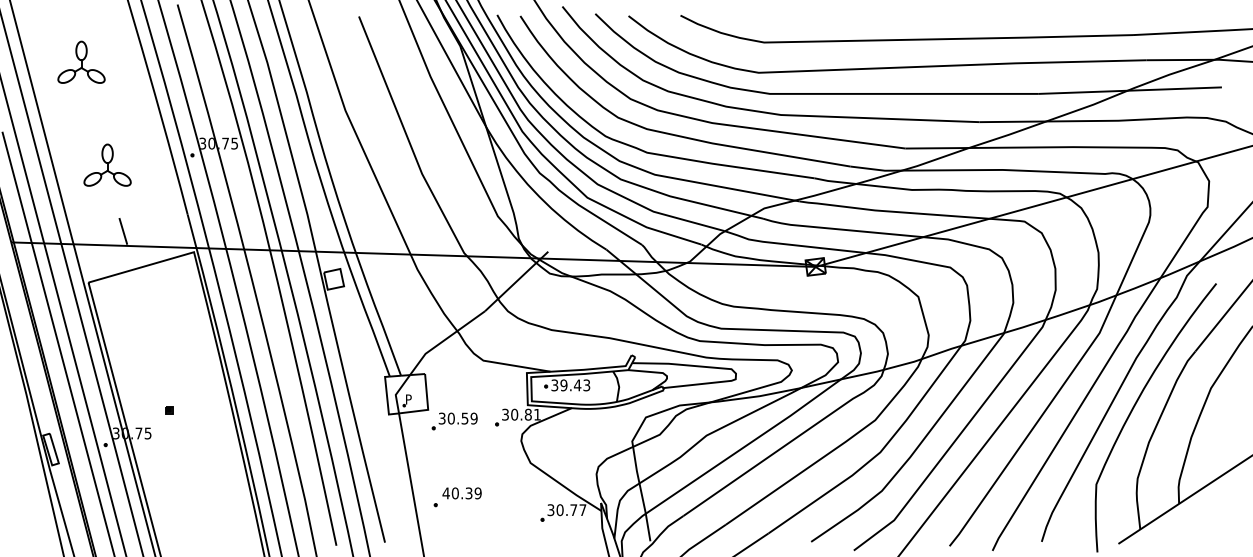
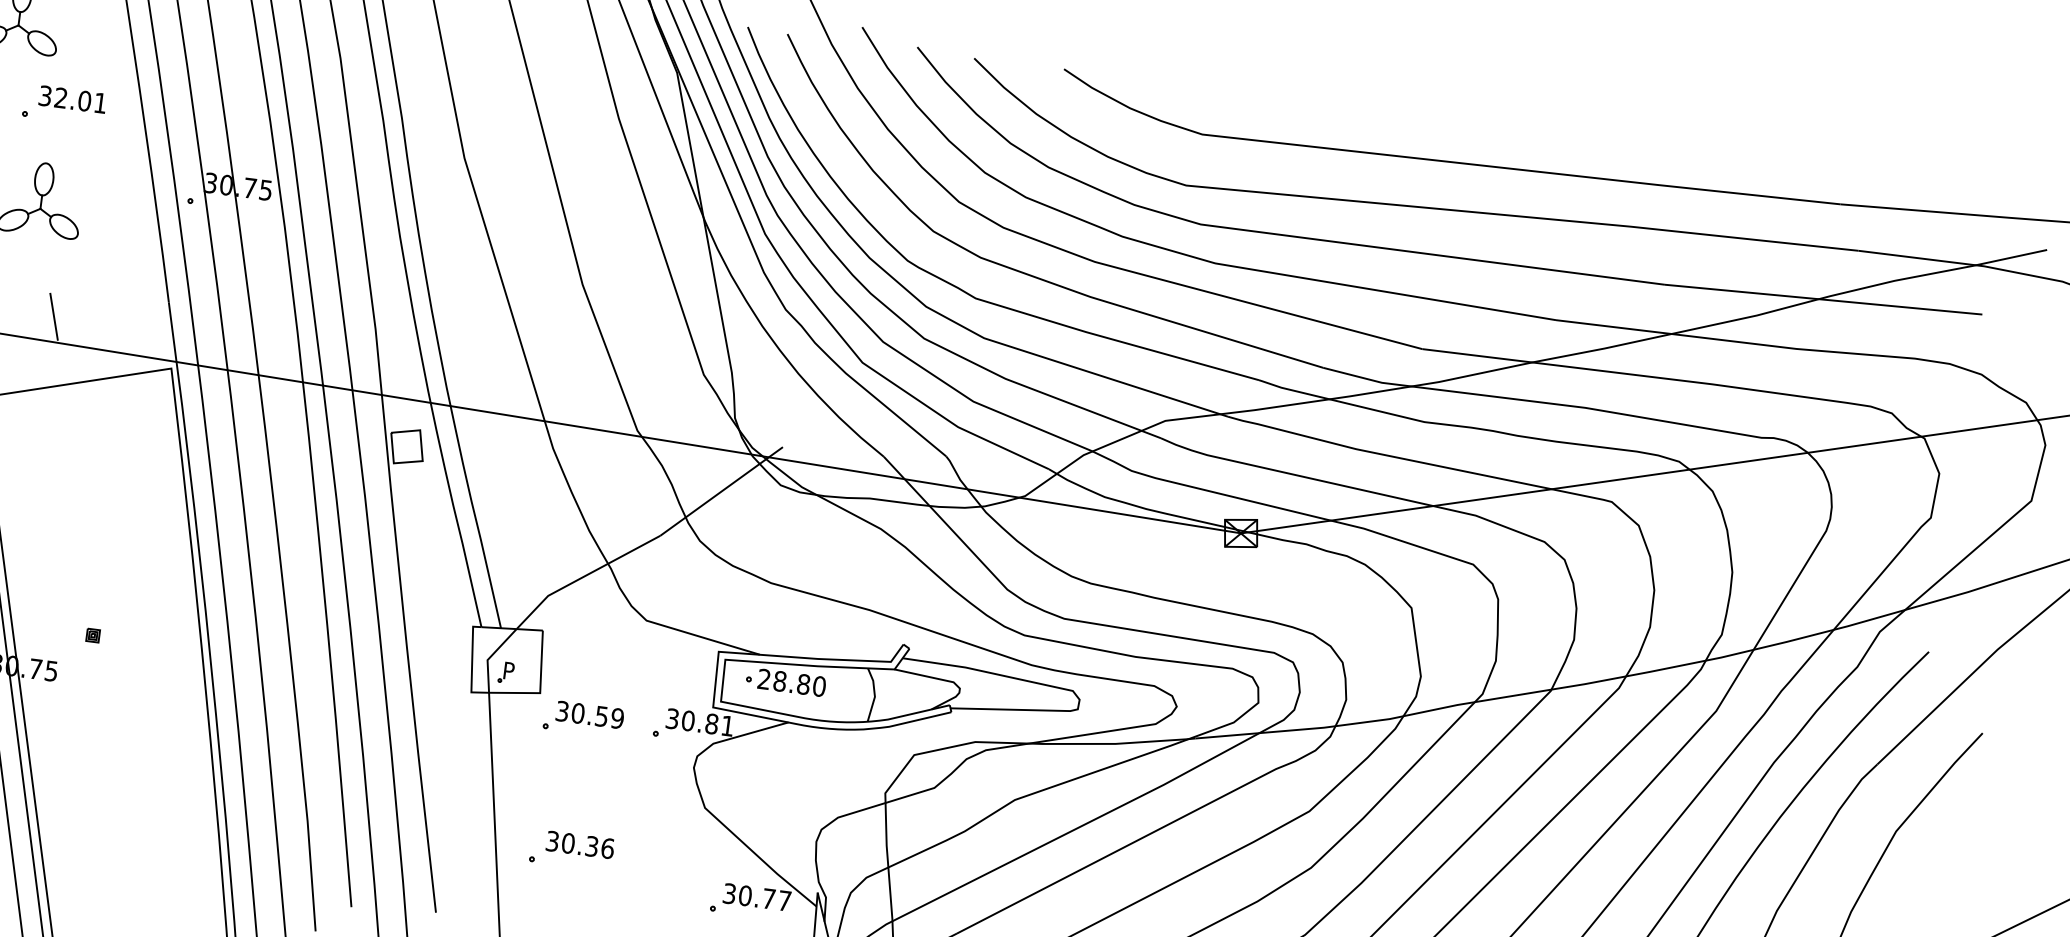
part: (113, 109) -> (64, 104), added
text: (570, 385) -> (791, 683), 39.43 -> 28.80
text: (461, 493) -> (578, 844), 40.39 -> 30.36

